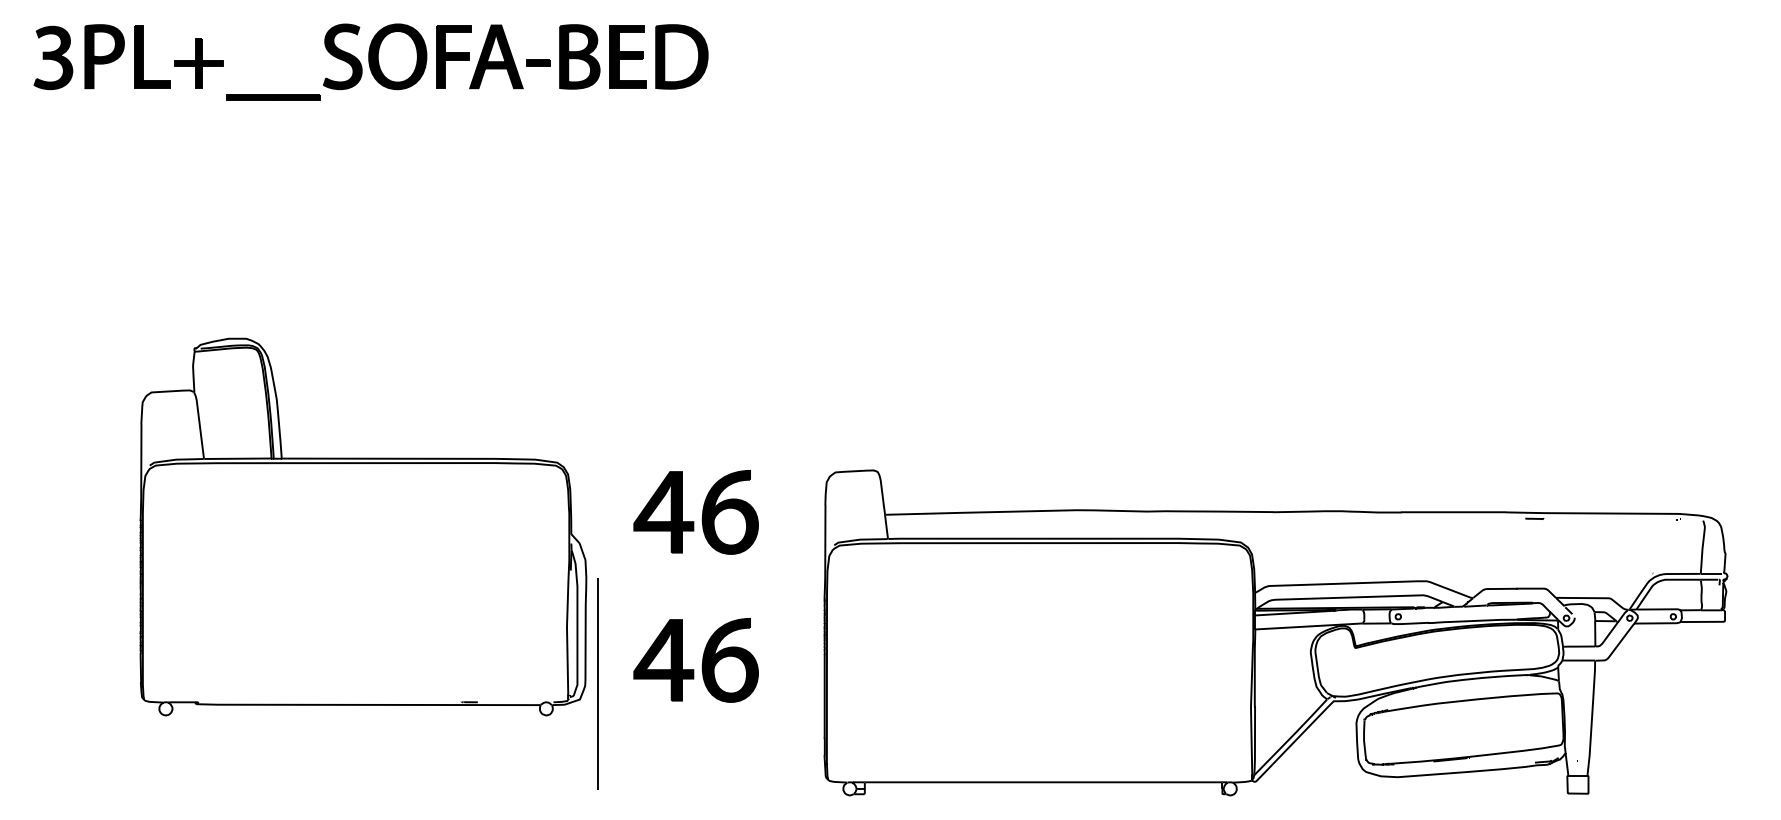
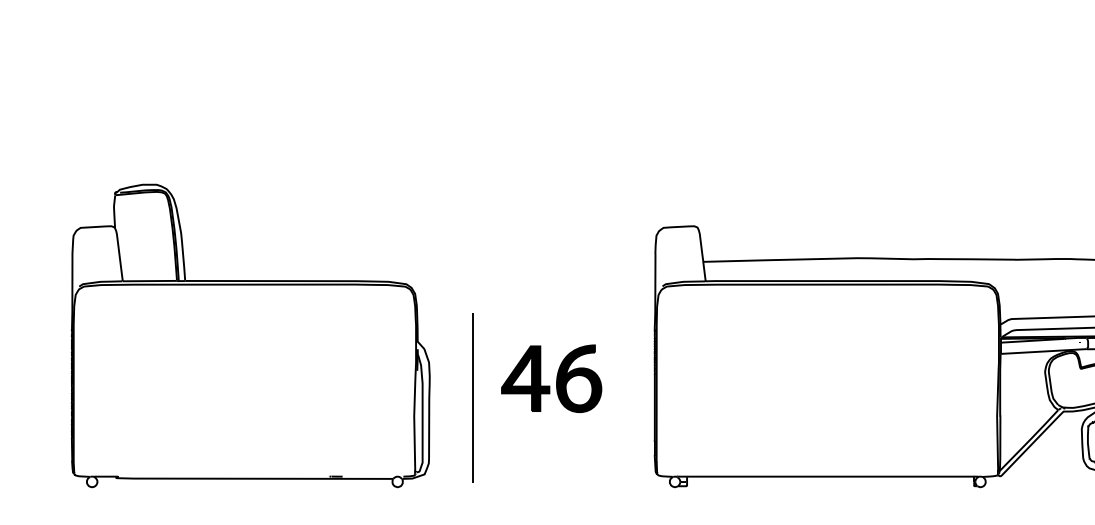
part: (702, 512) -> (556, 260), removed
part: (363, 526) -> (250, 335), moved

